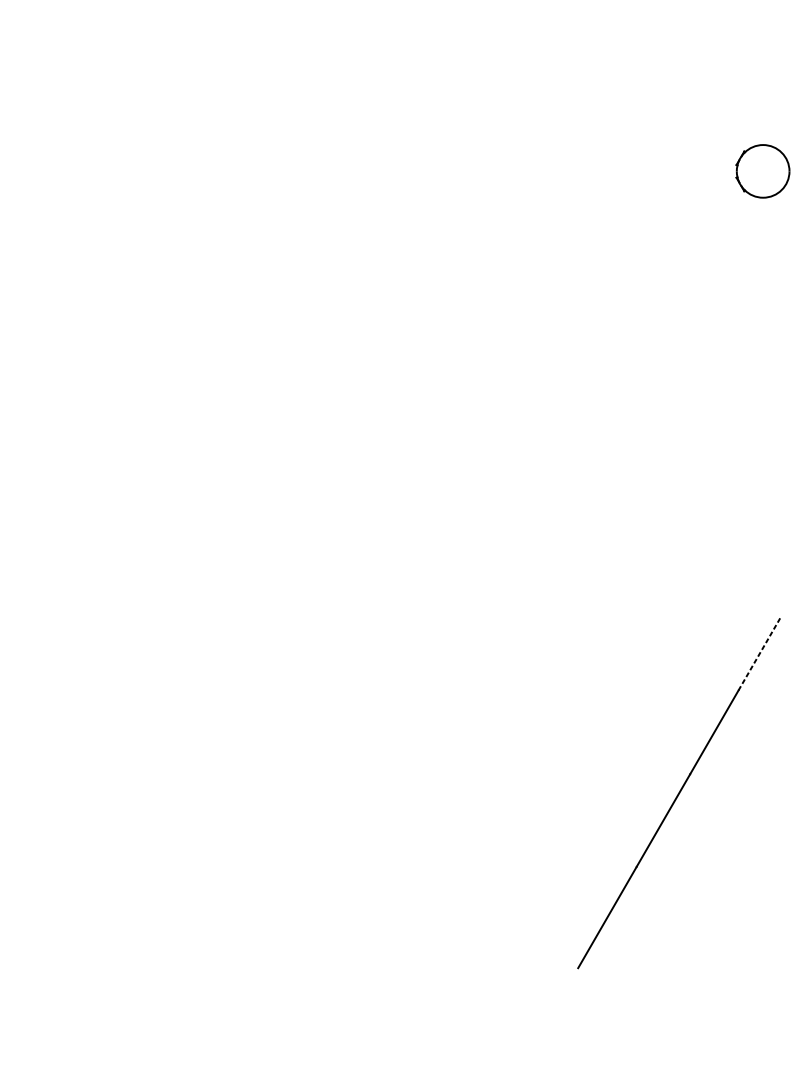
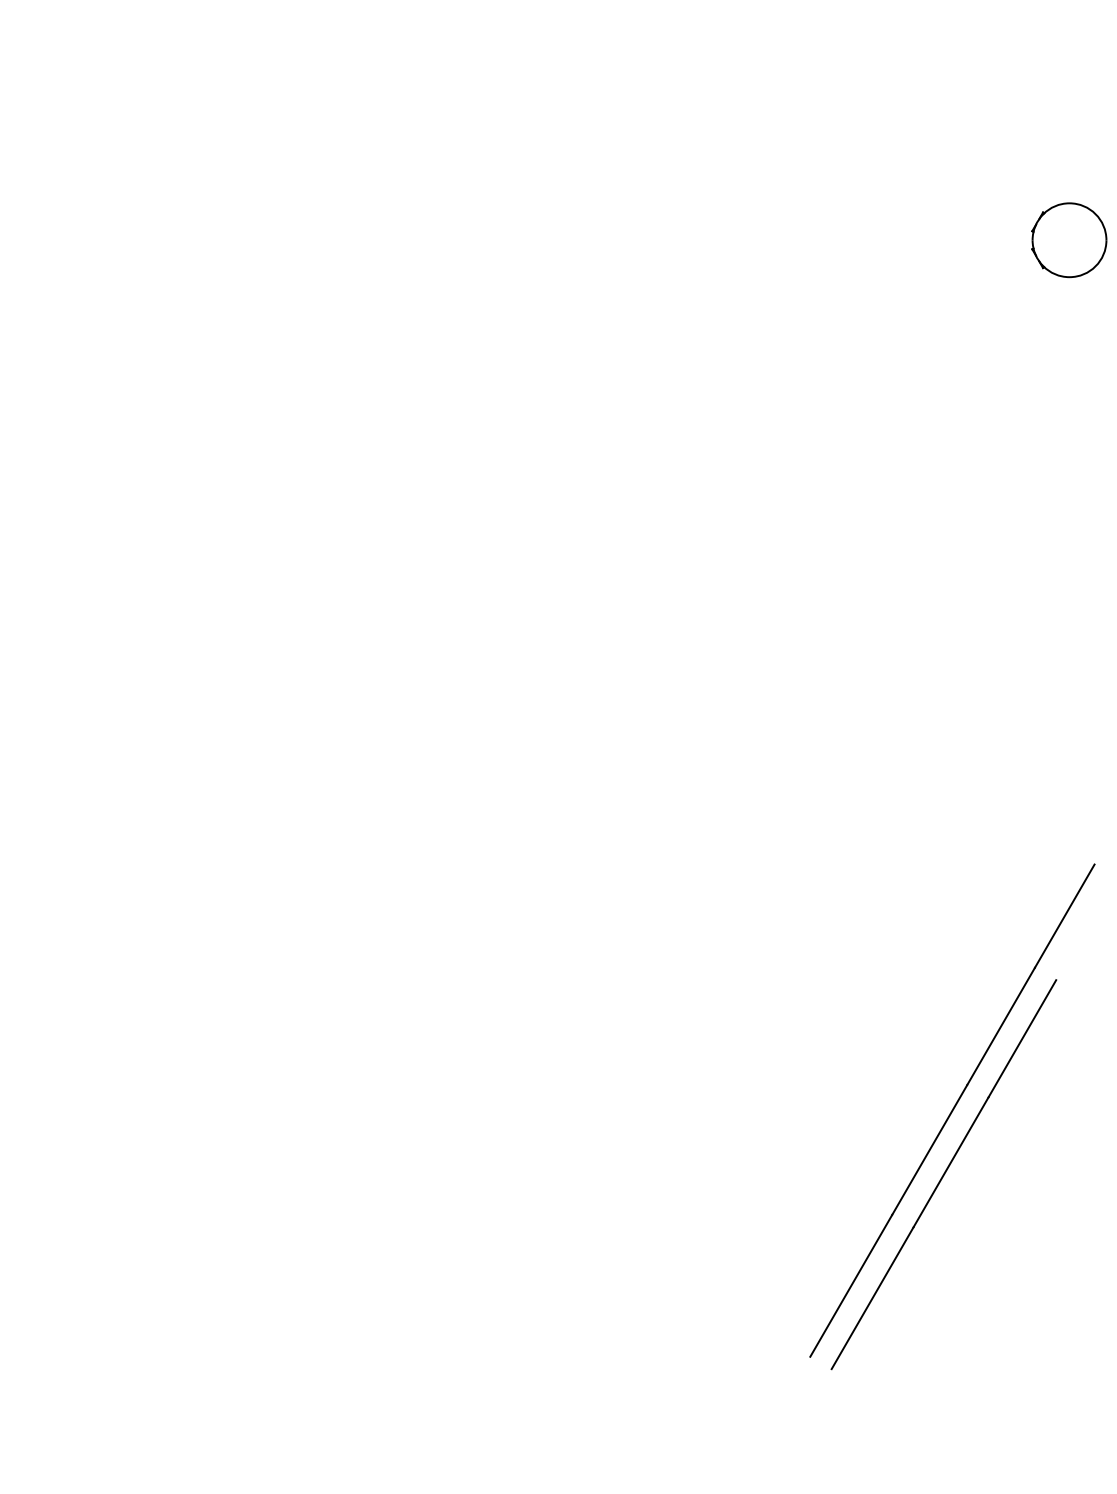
line: (759, 653) -> (1064, 916), dashed -> solid
line: (673, 838) -> (943, 1174), added

